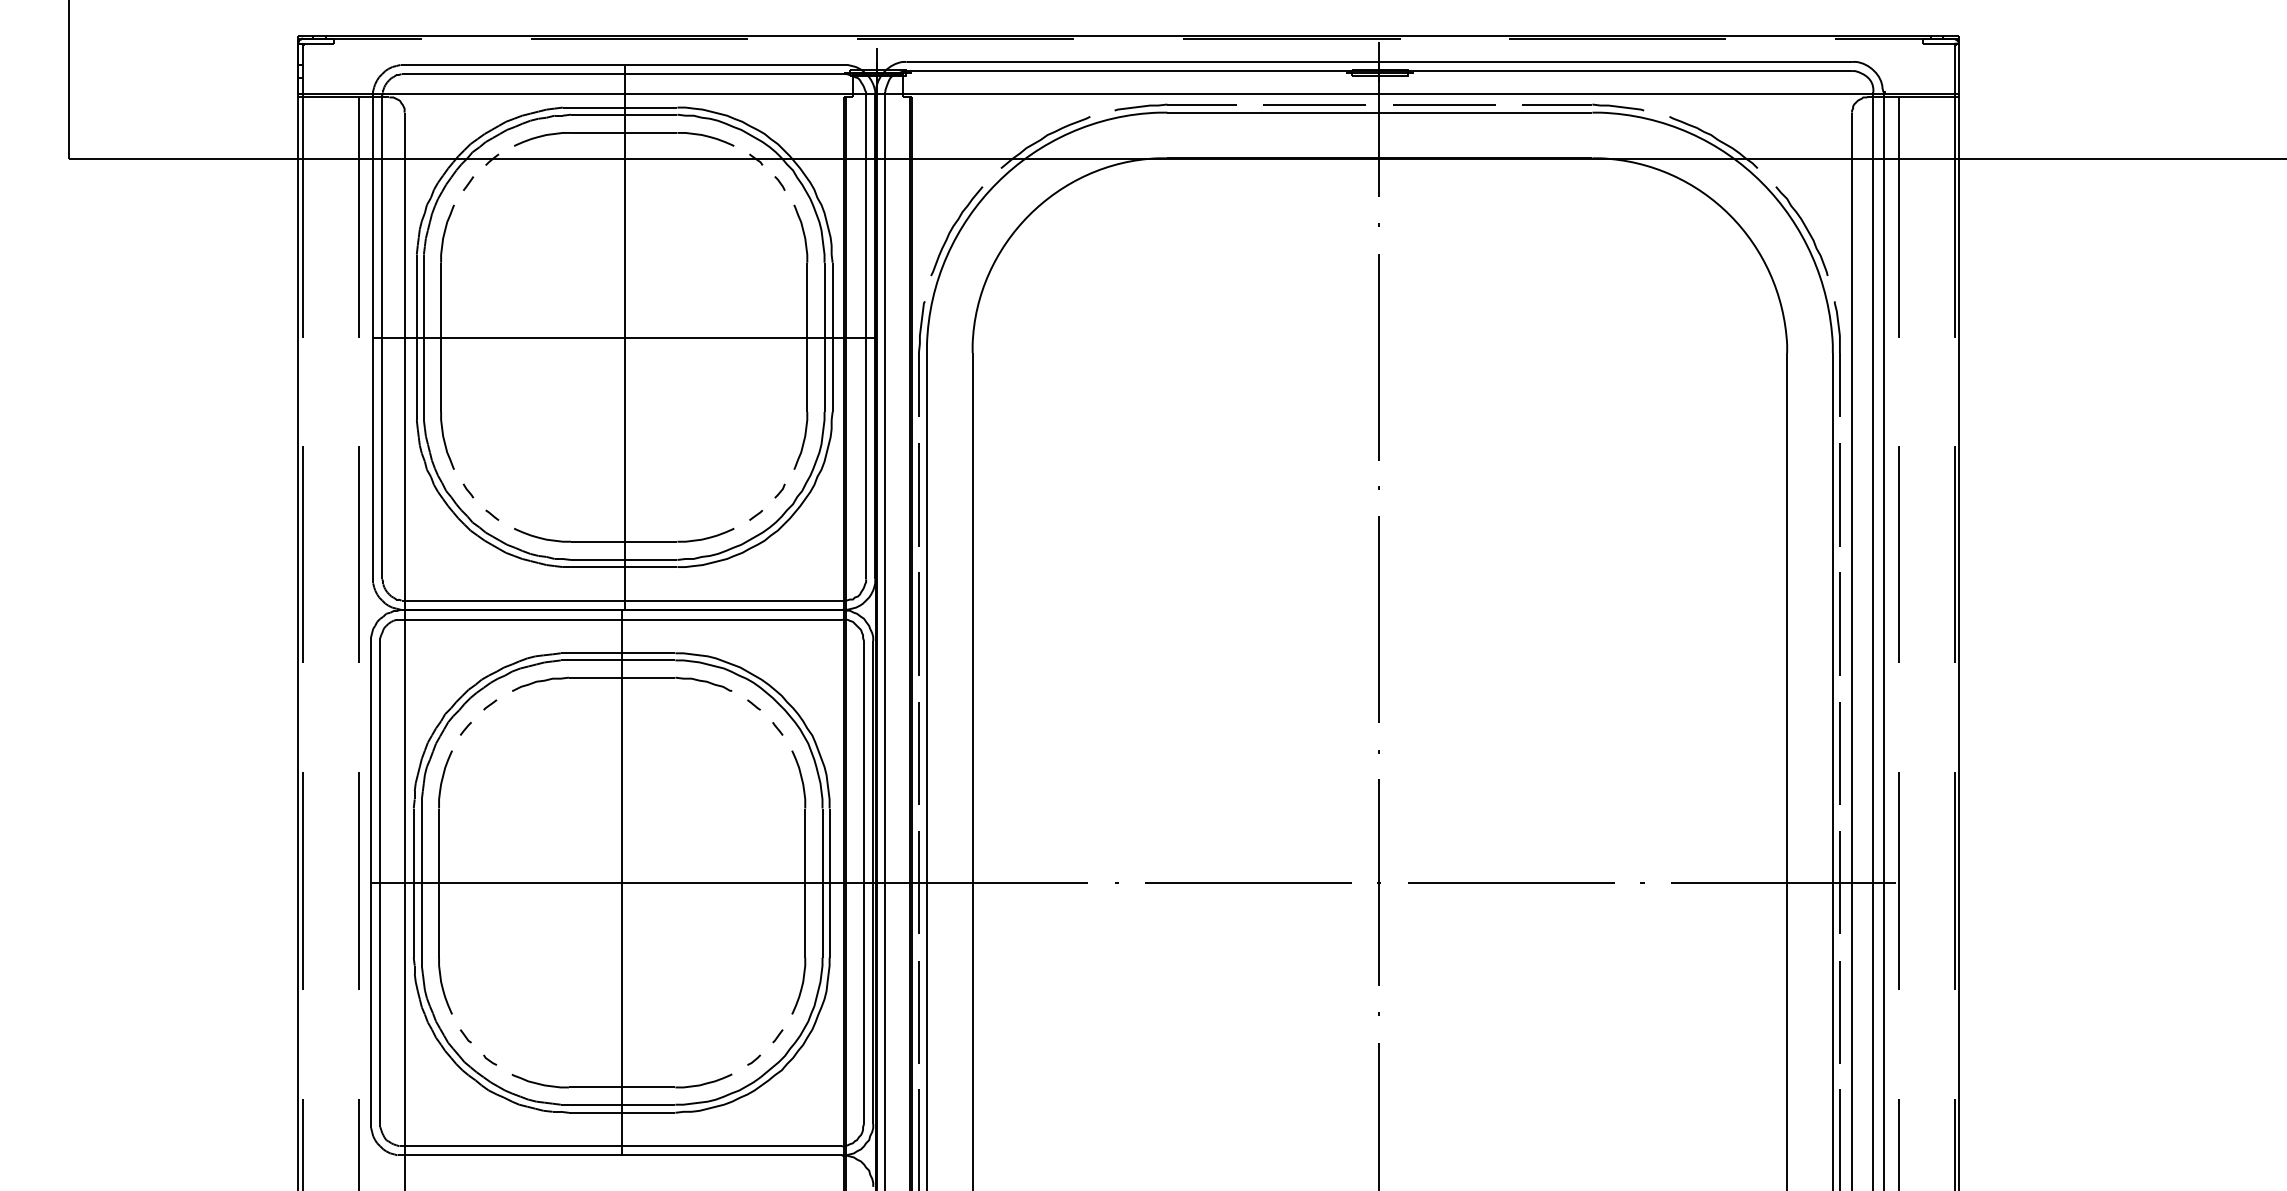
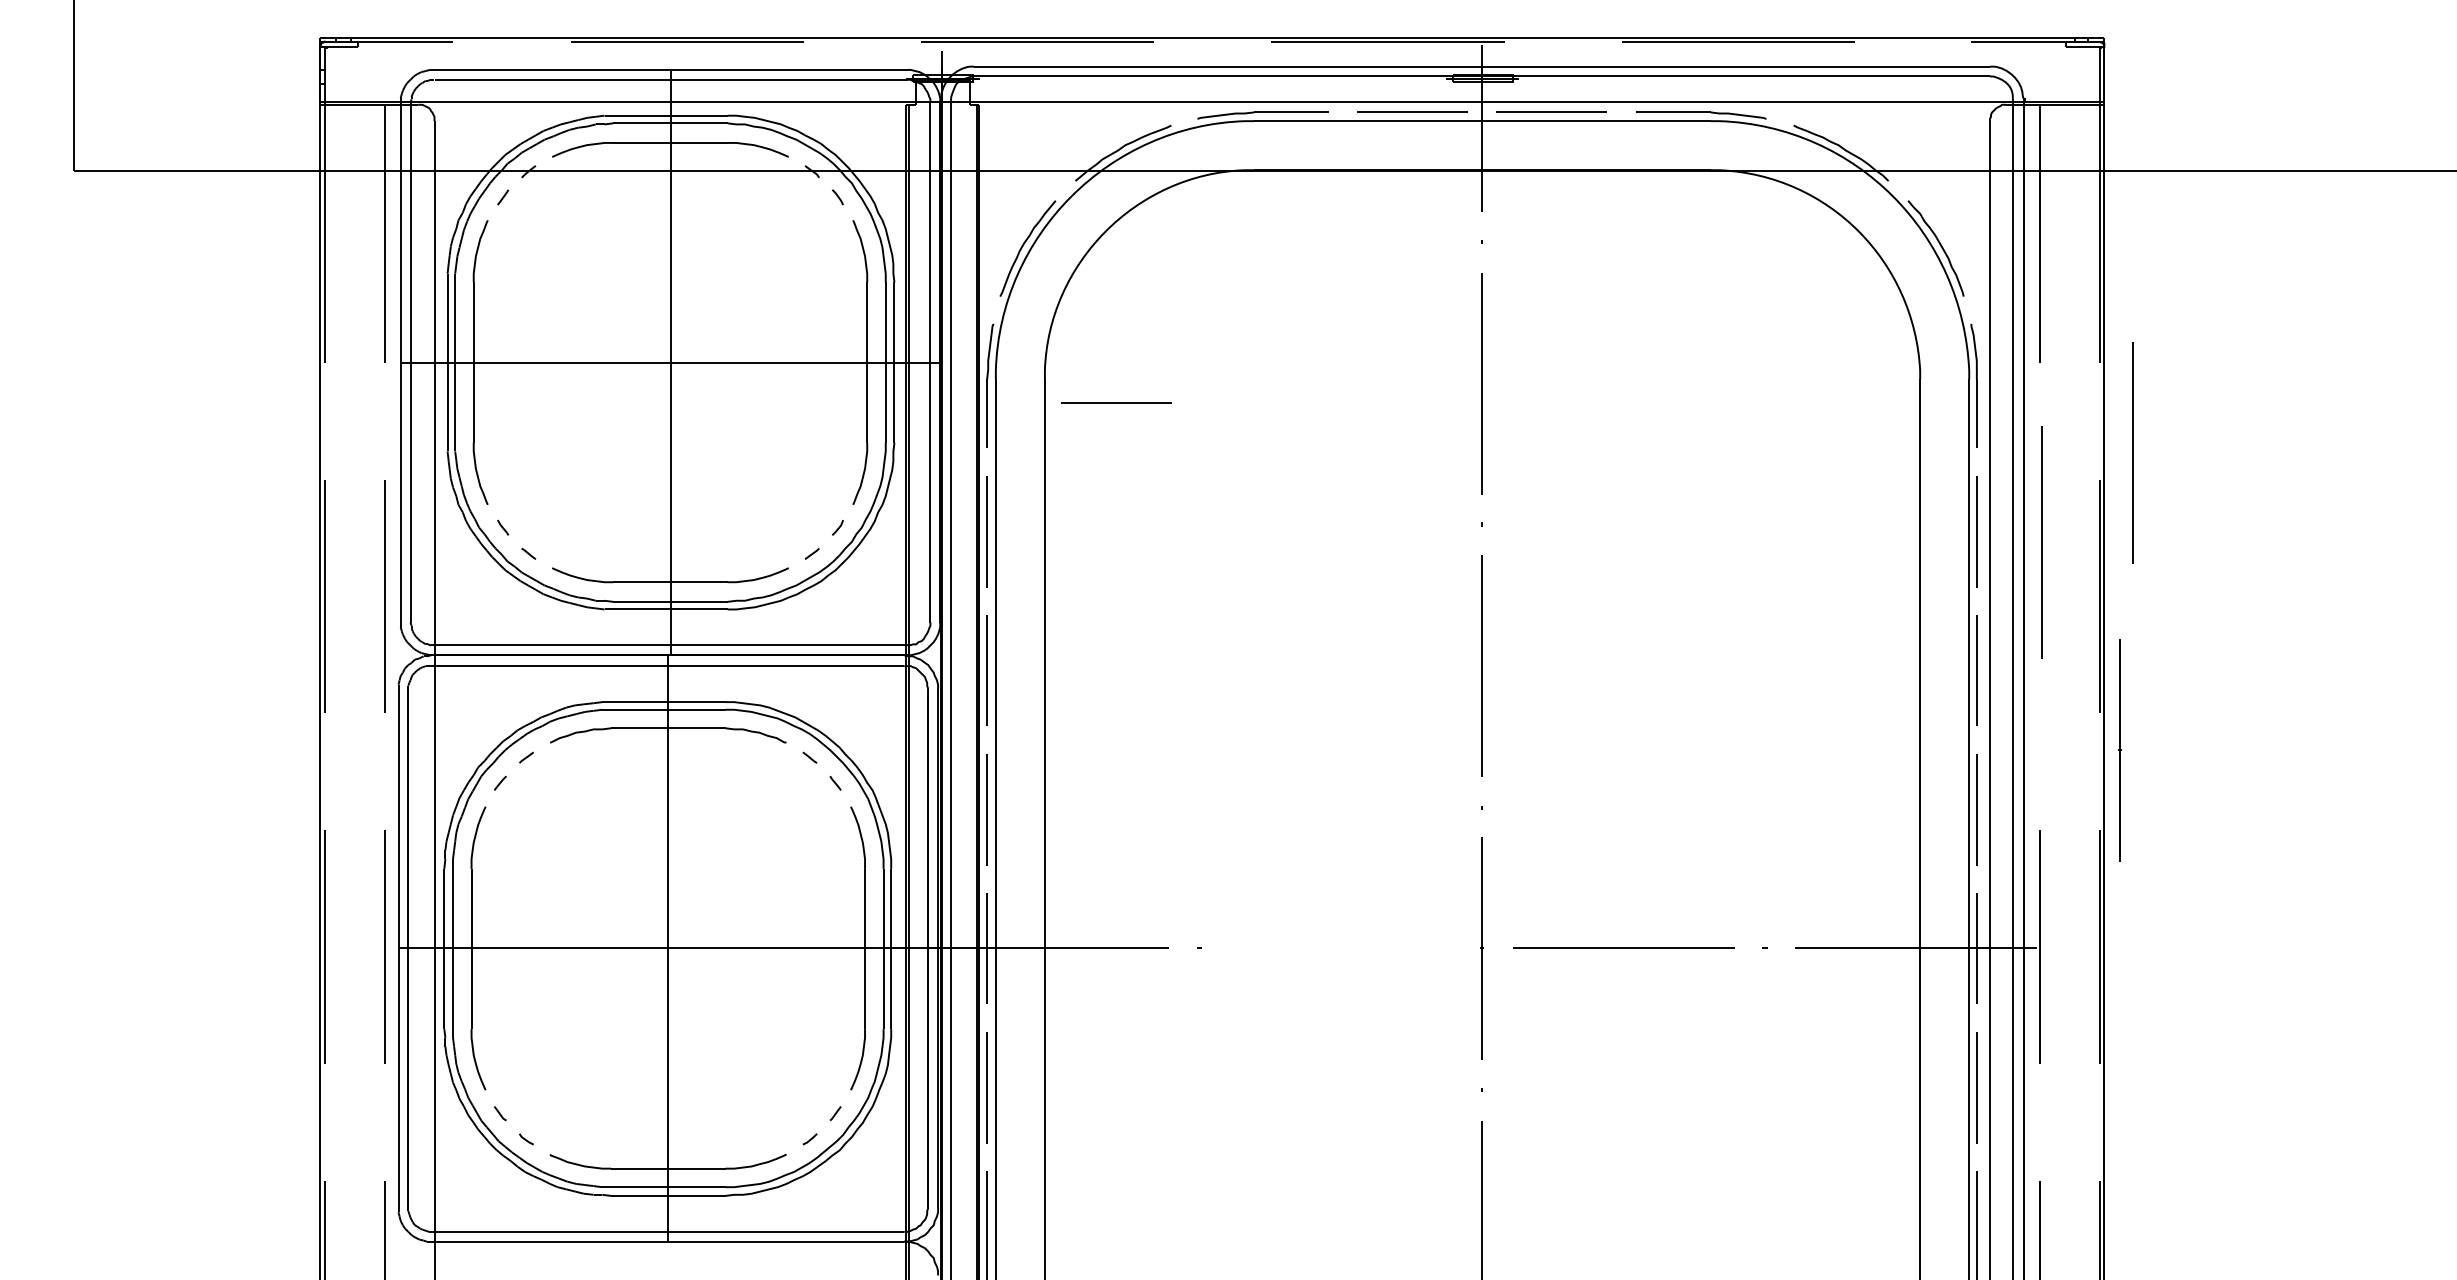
line: (1039, 374) -> (1116, 402), added
line: (1984, 421) -> (2132, 452), added
line: (1898, 555) -> (2041, 542), moved
part: (1972, 698) -> (2119, 750), added
line: (1248, 881) -> (1341, 947), removed

